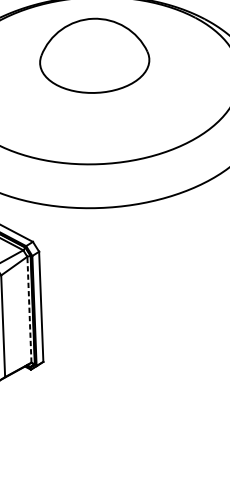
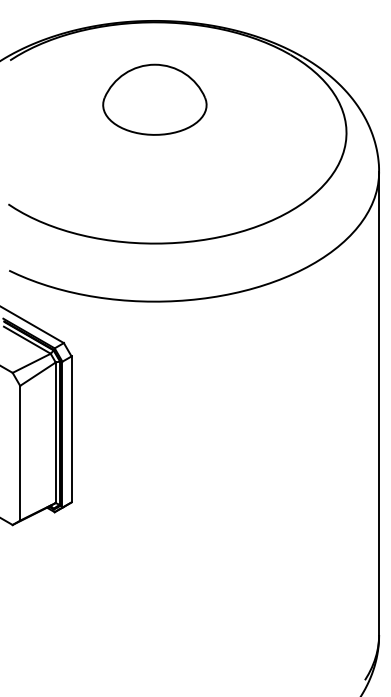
part: (94, 55) -> (154, 99), size x0.71
line: (29, 309) -> (55, 432), dashed -> solid

